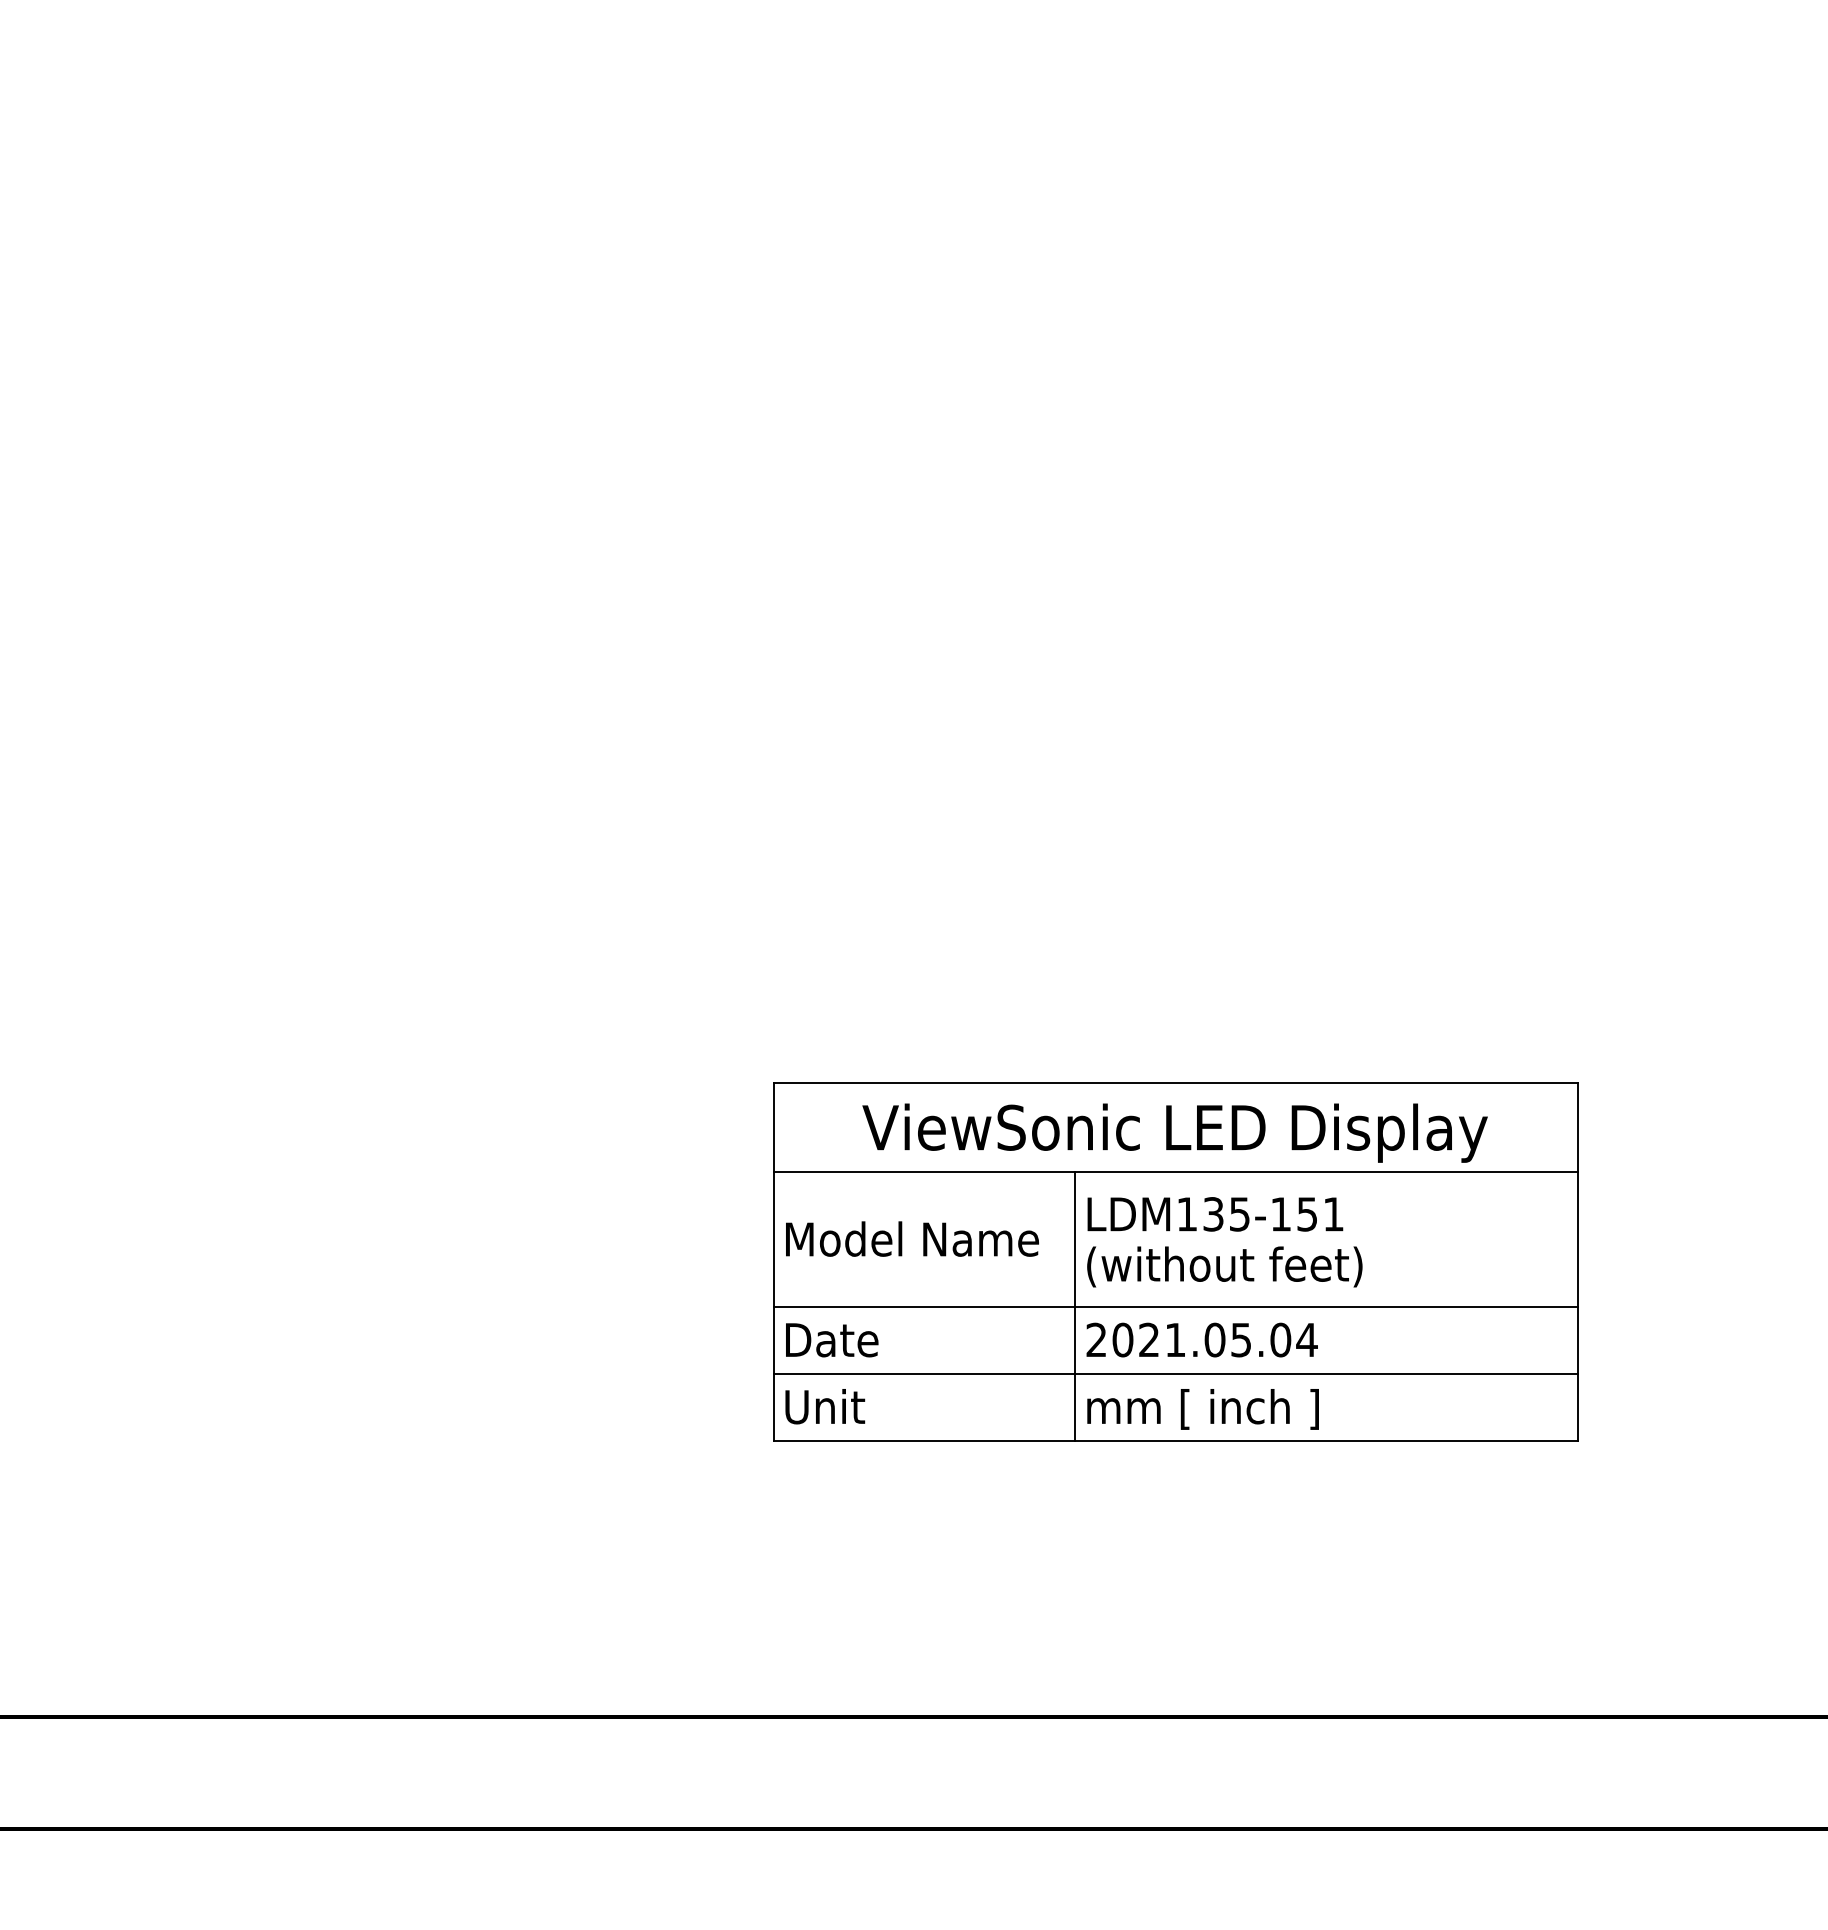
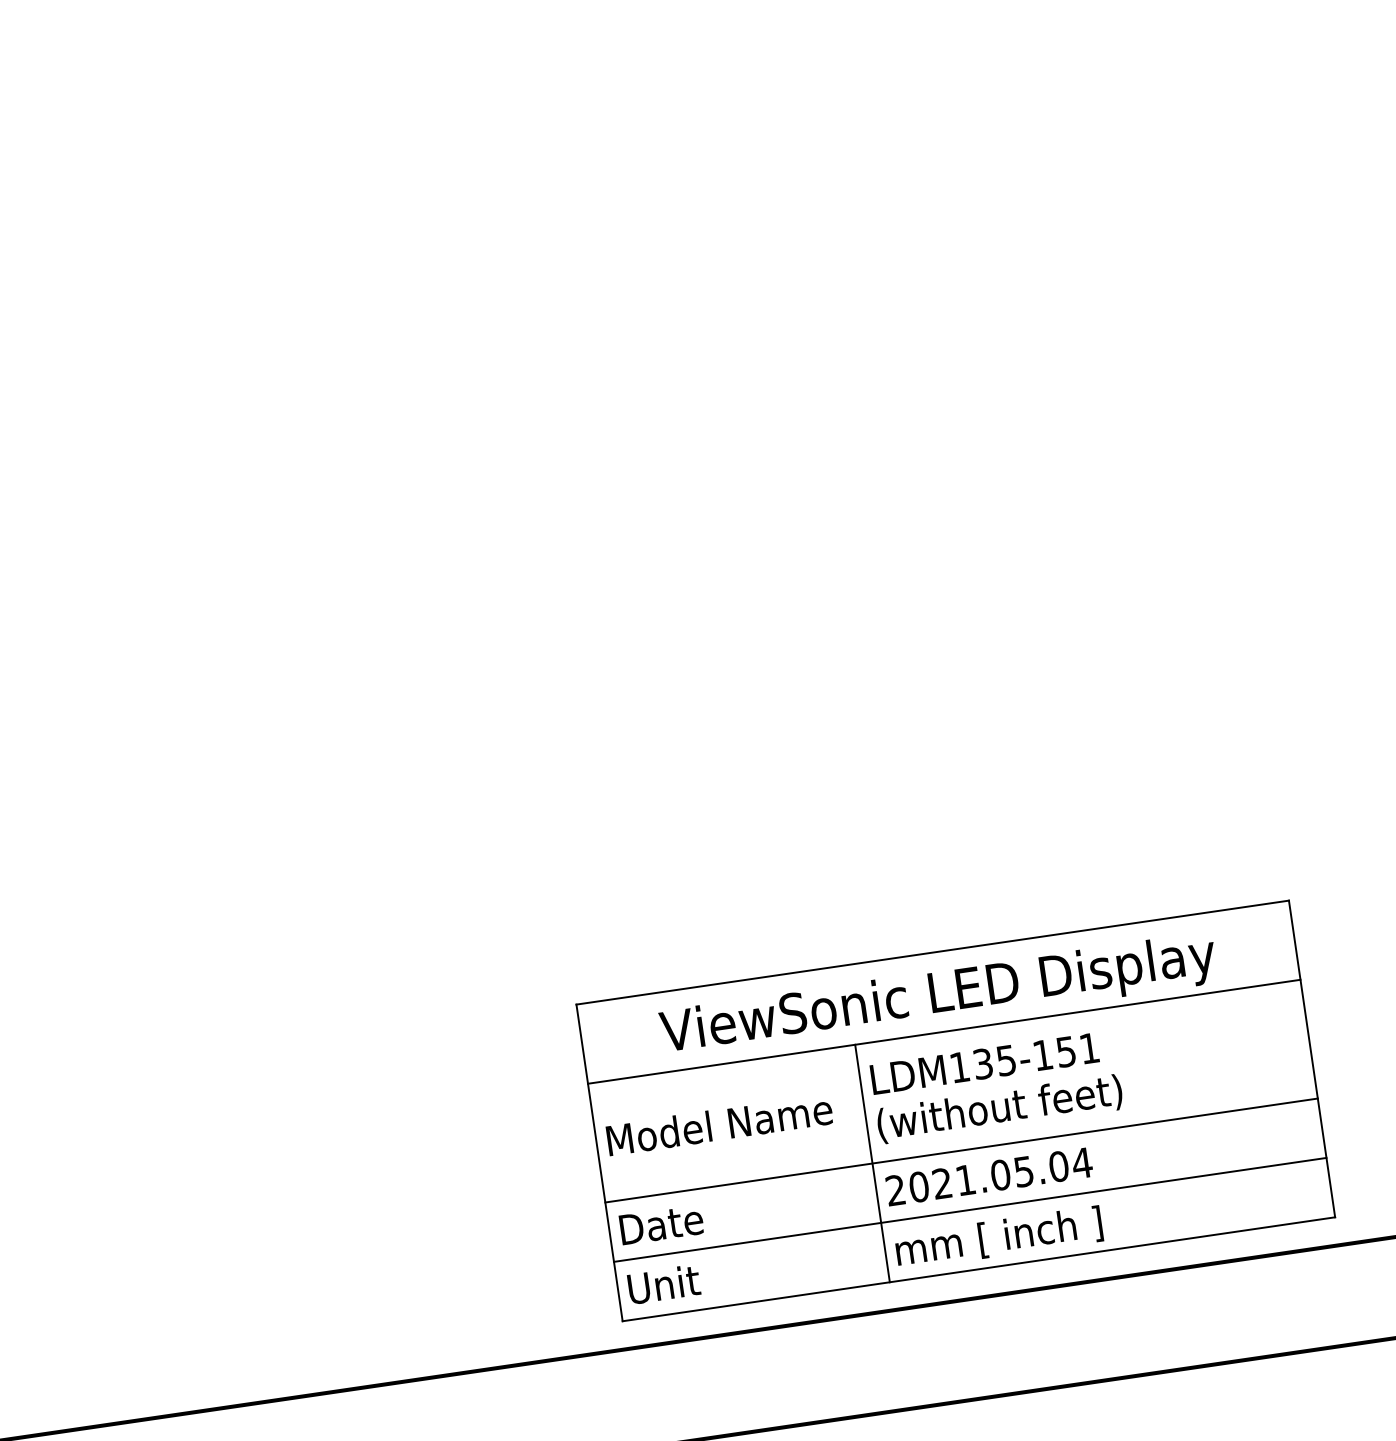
part: (1175, 1261) -> (955, 1110), moved

